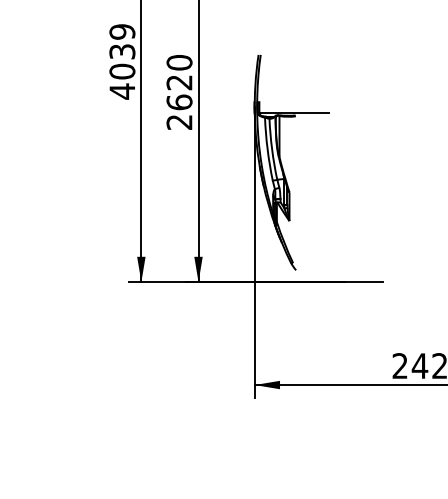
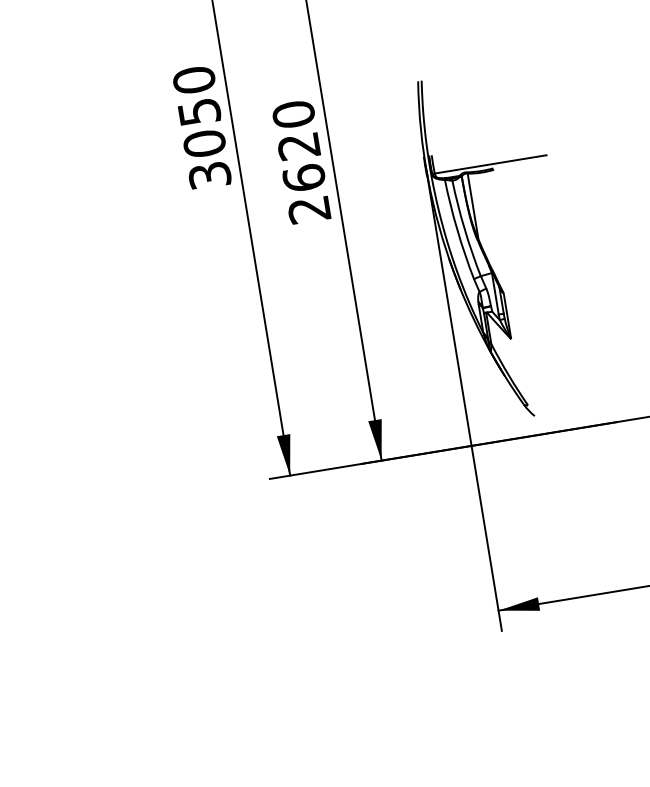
text: (122, 61) -> (202, 127), 4039 -> 3050

